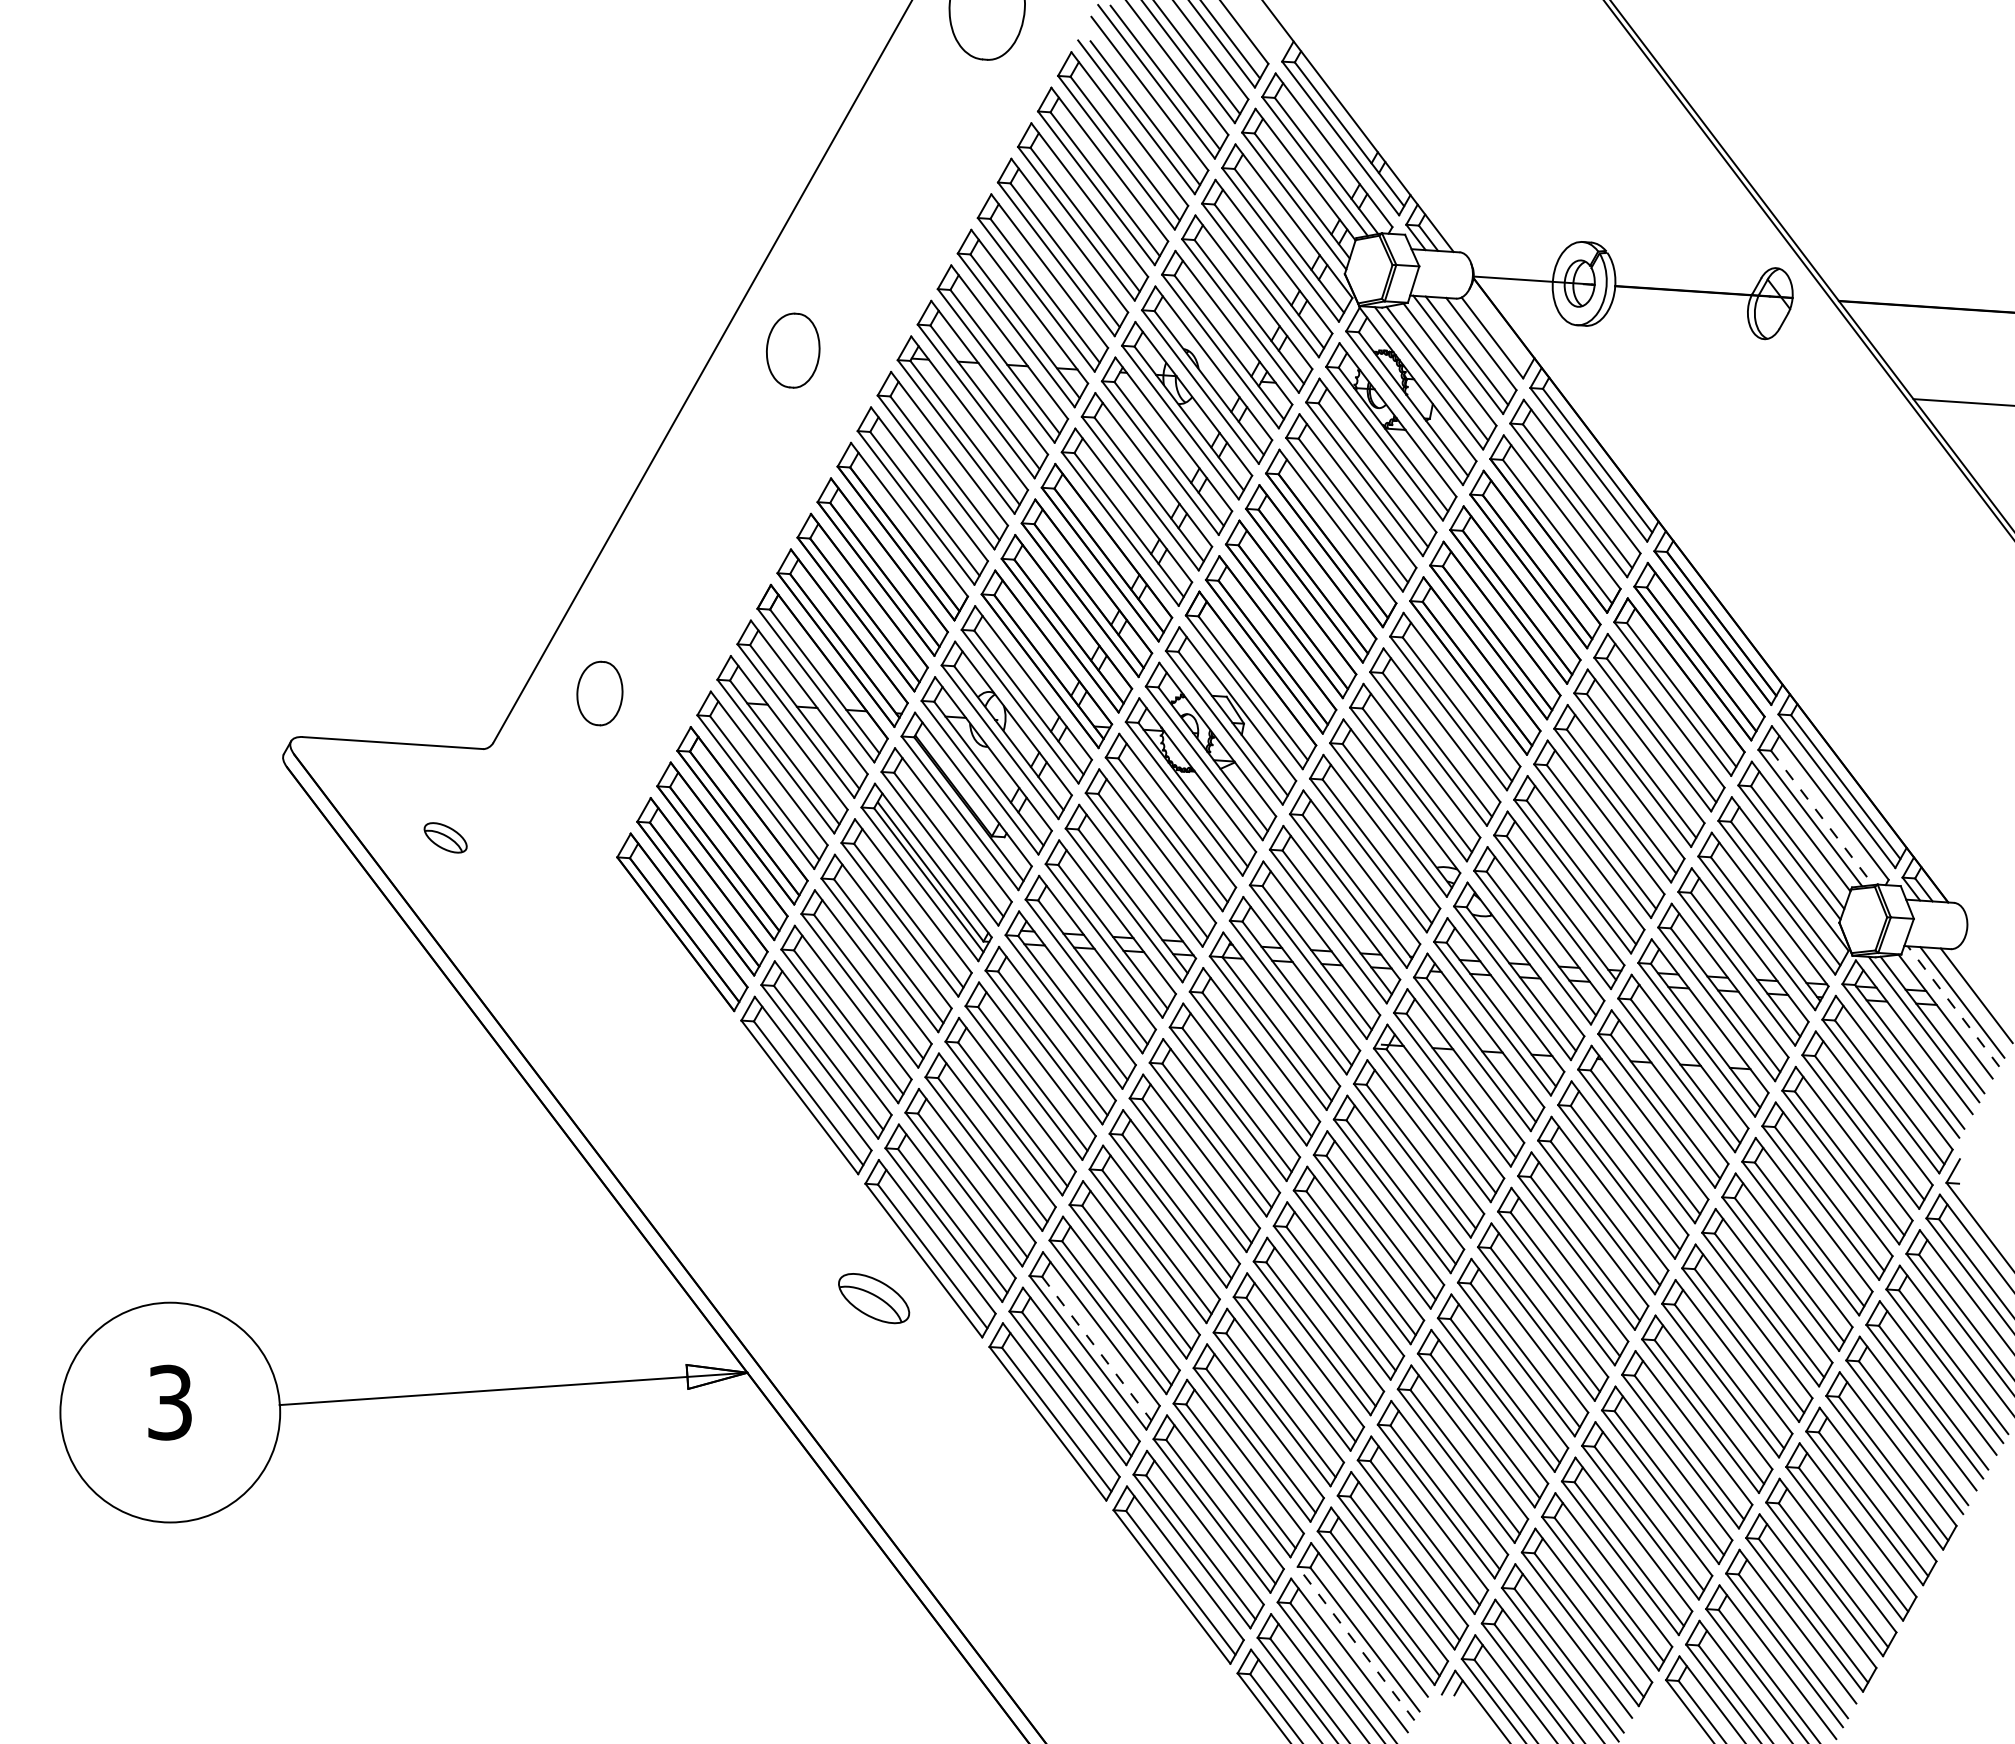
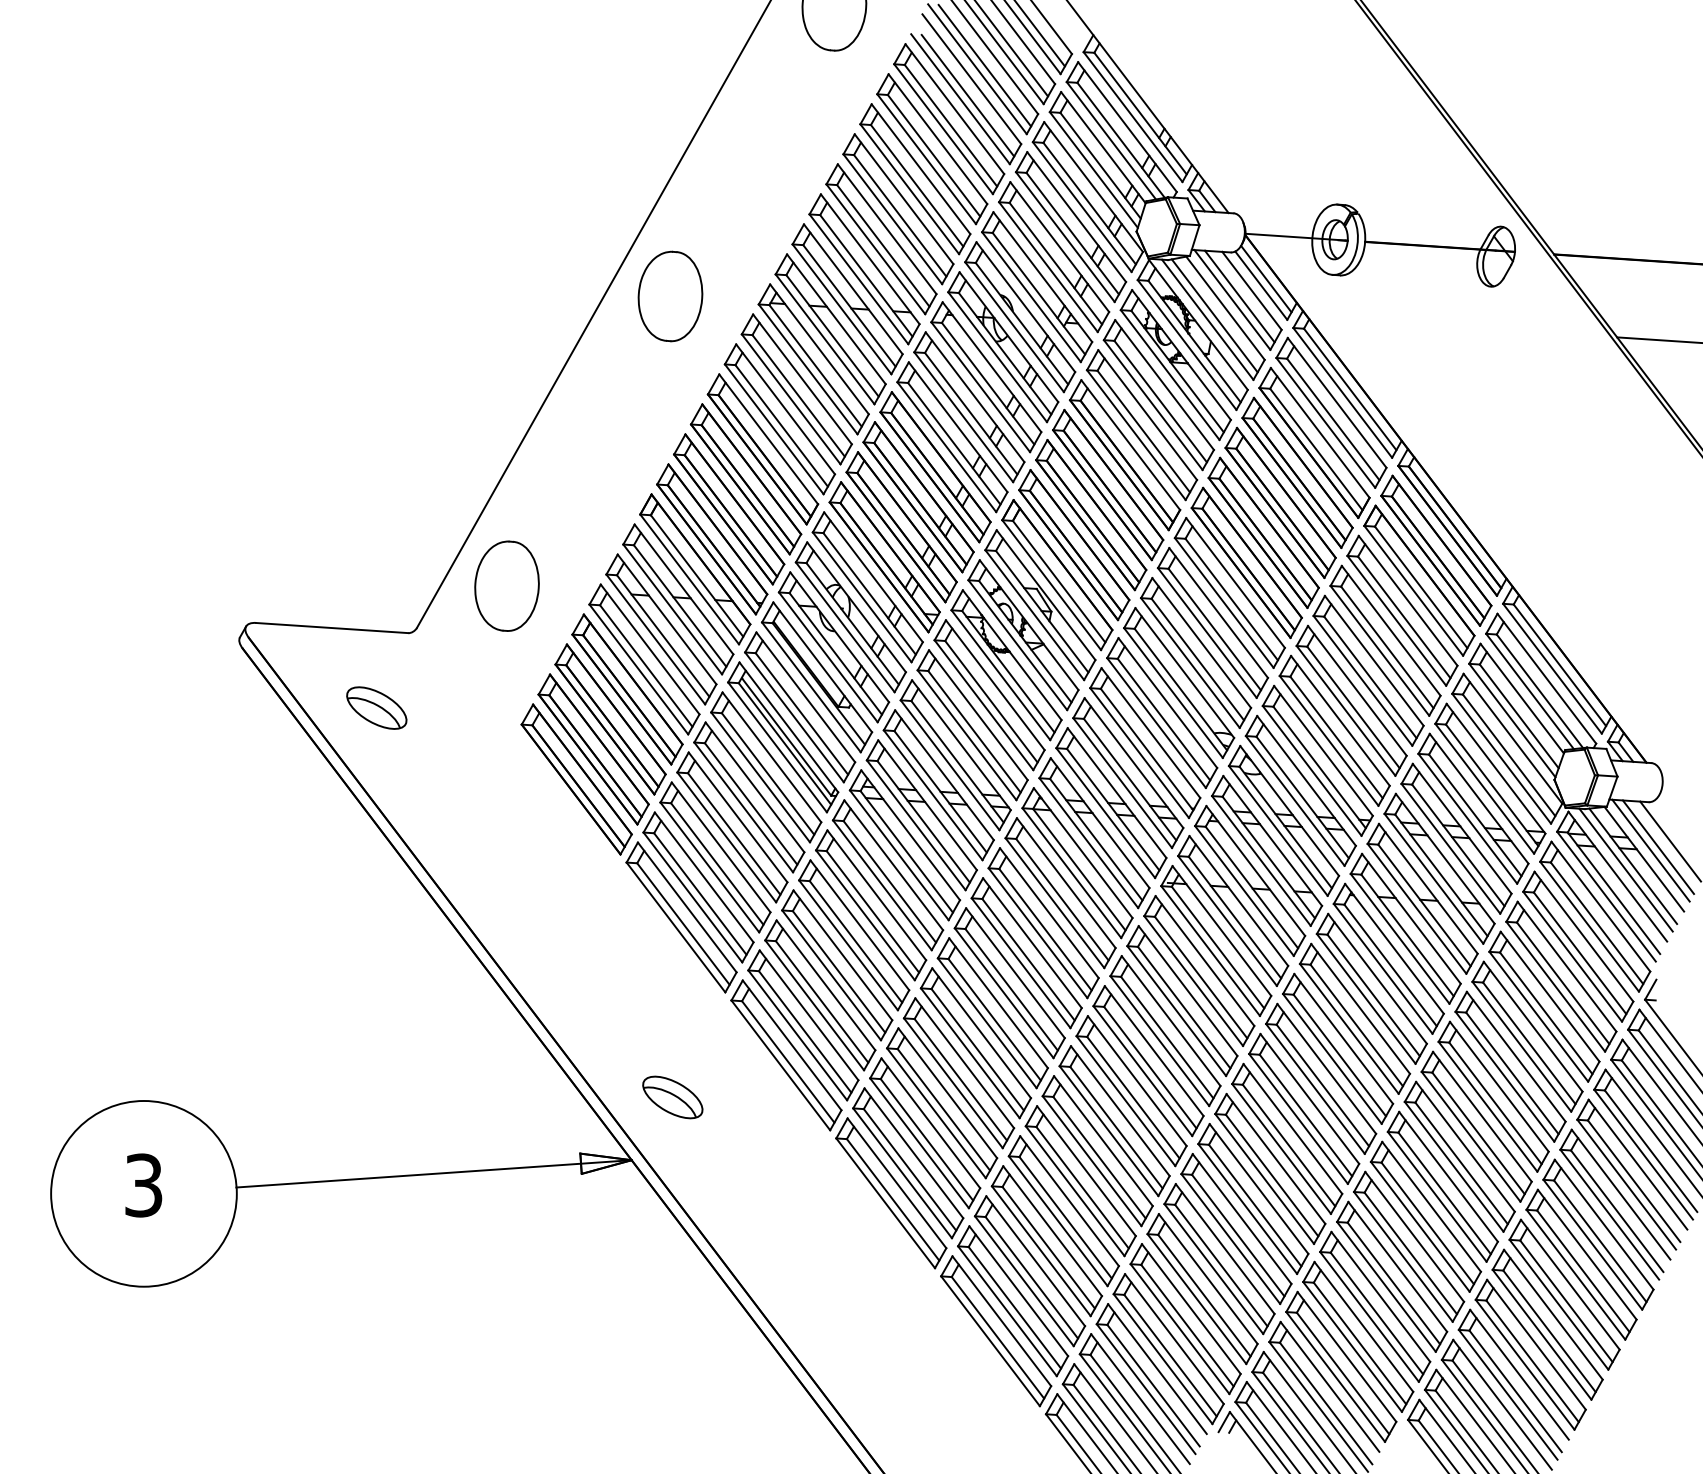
line: (1498, 329) -> (1266, 278), added
part: (792, 350) -> (669, 296), size x1.43
part: (599, 693) -> (506, 586), size x1.67
line: (1822, 818) -> (1540, 691), dashed -> solid
part: (445, 837) -> (376, 707), size x1.67
line: (1953, 1006) -> (1650, 850), dashed -> solid
part: (874, 1298) -> (673, 1097), moved
line: (1097, 1349) -> (927, 1140), dashed -> solid
line: (1355, 1643) -> (1145, 1388), dashed -> solid

